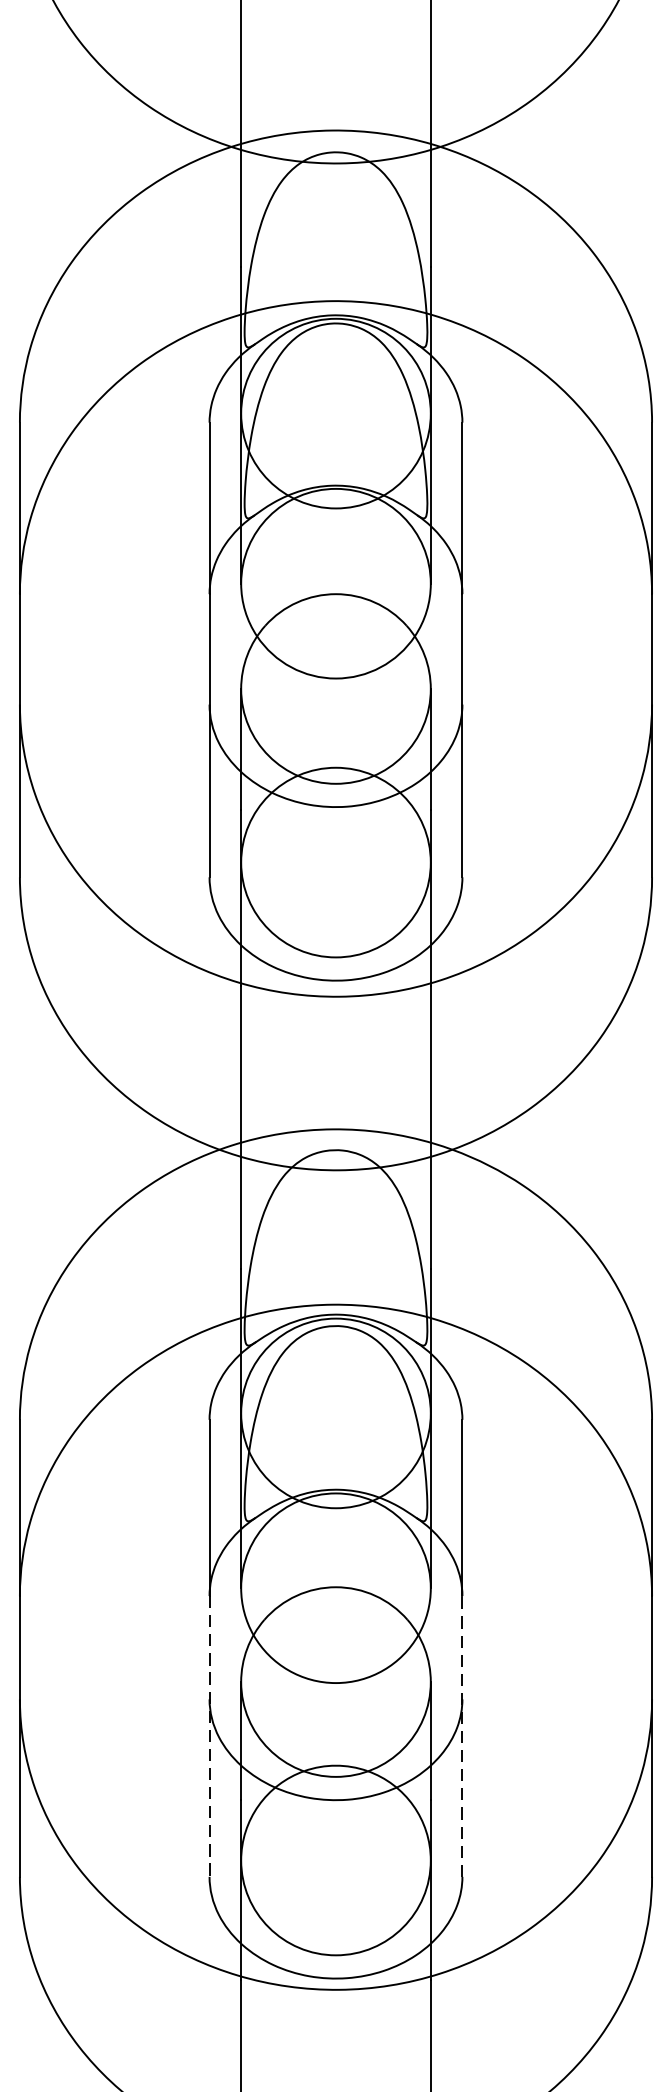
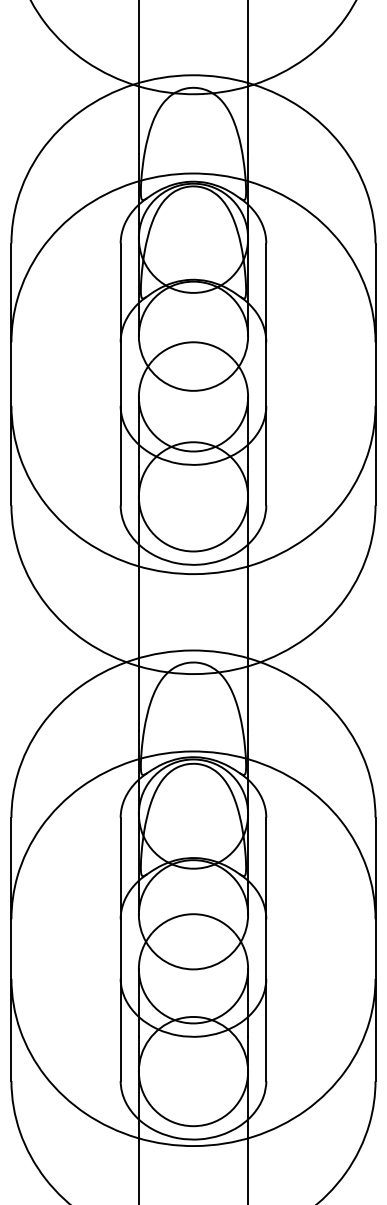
line: (209, 1737) -> (120, 1000), dashed -> solid
line: (462, 1737) -> (266, 1000), dashed -> solid

